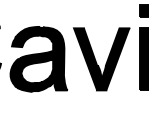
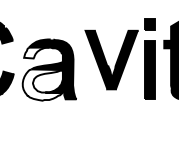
fill: (25, 40) -> (36, 52), removed
part: (101, 58) -> (111, 59), moved
fill: (31, 74) -> (42, 84), removed

